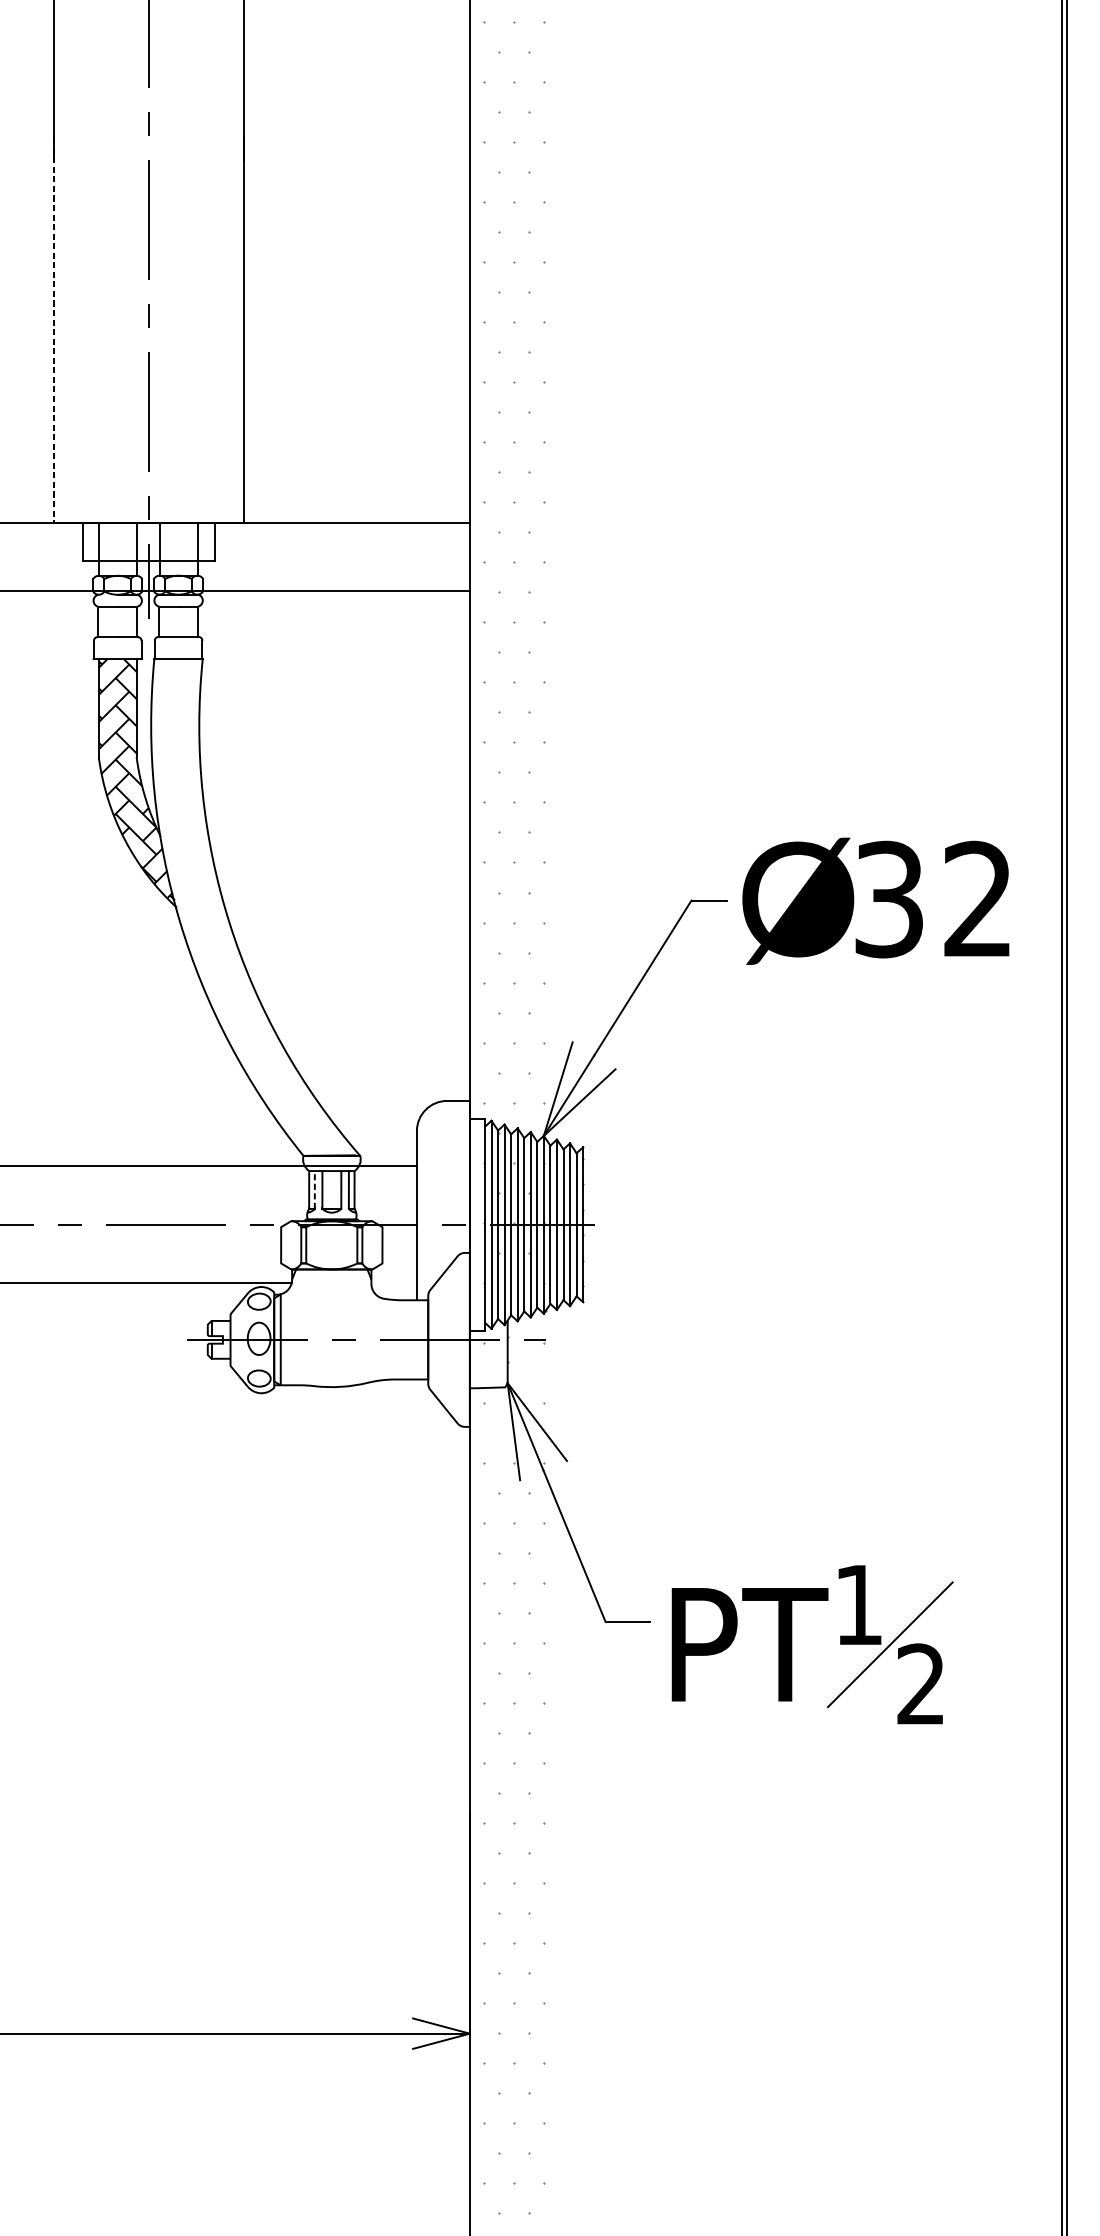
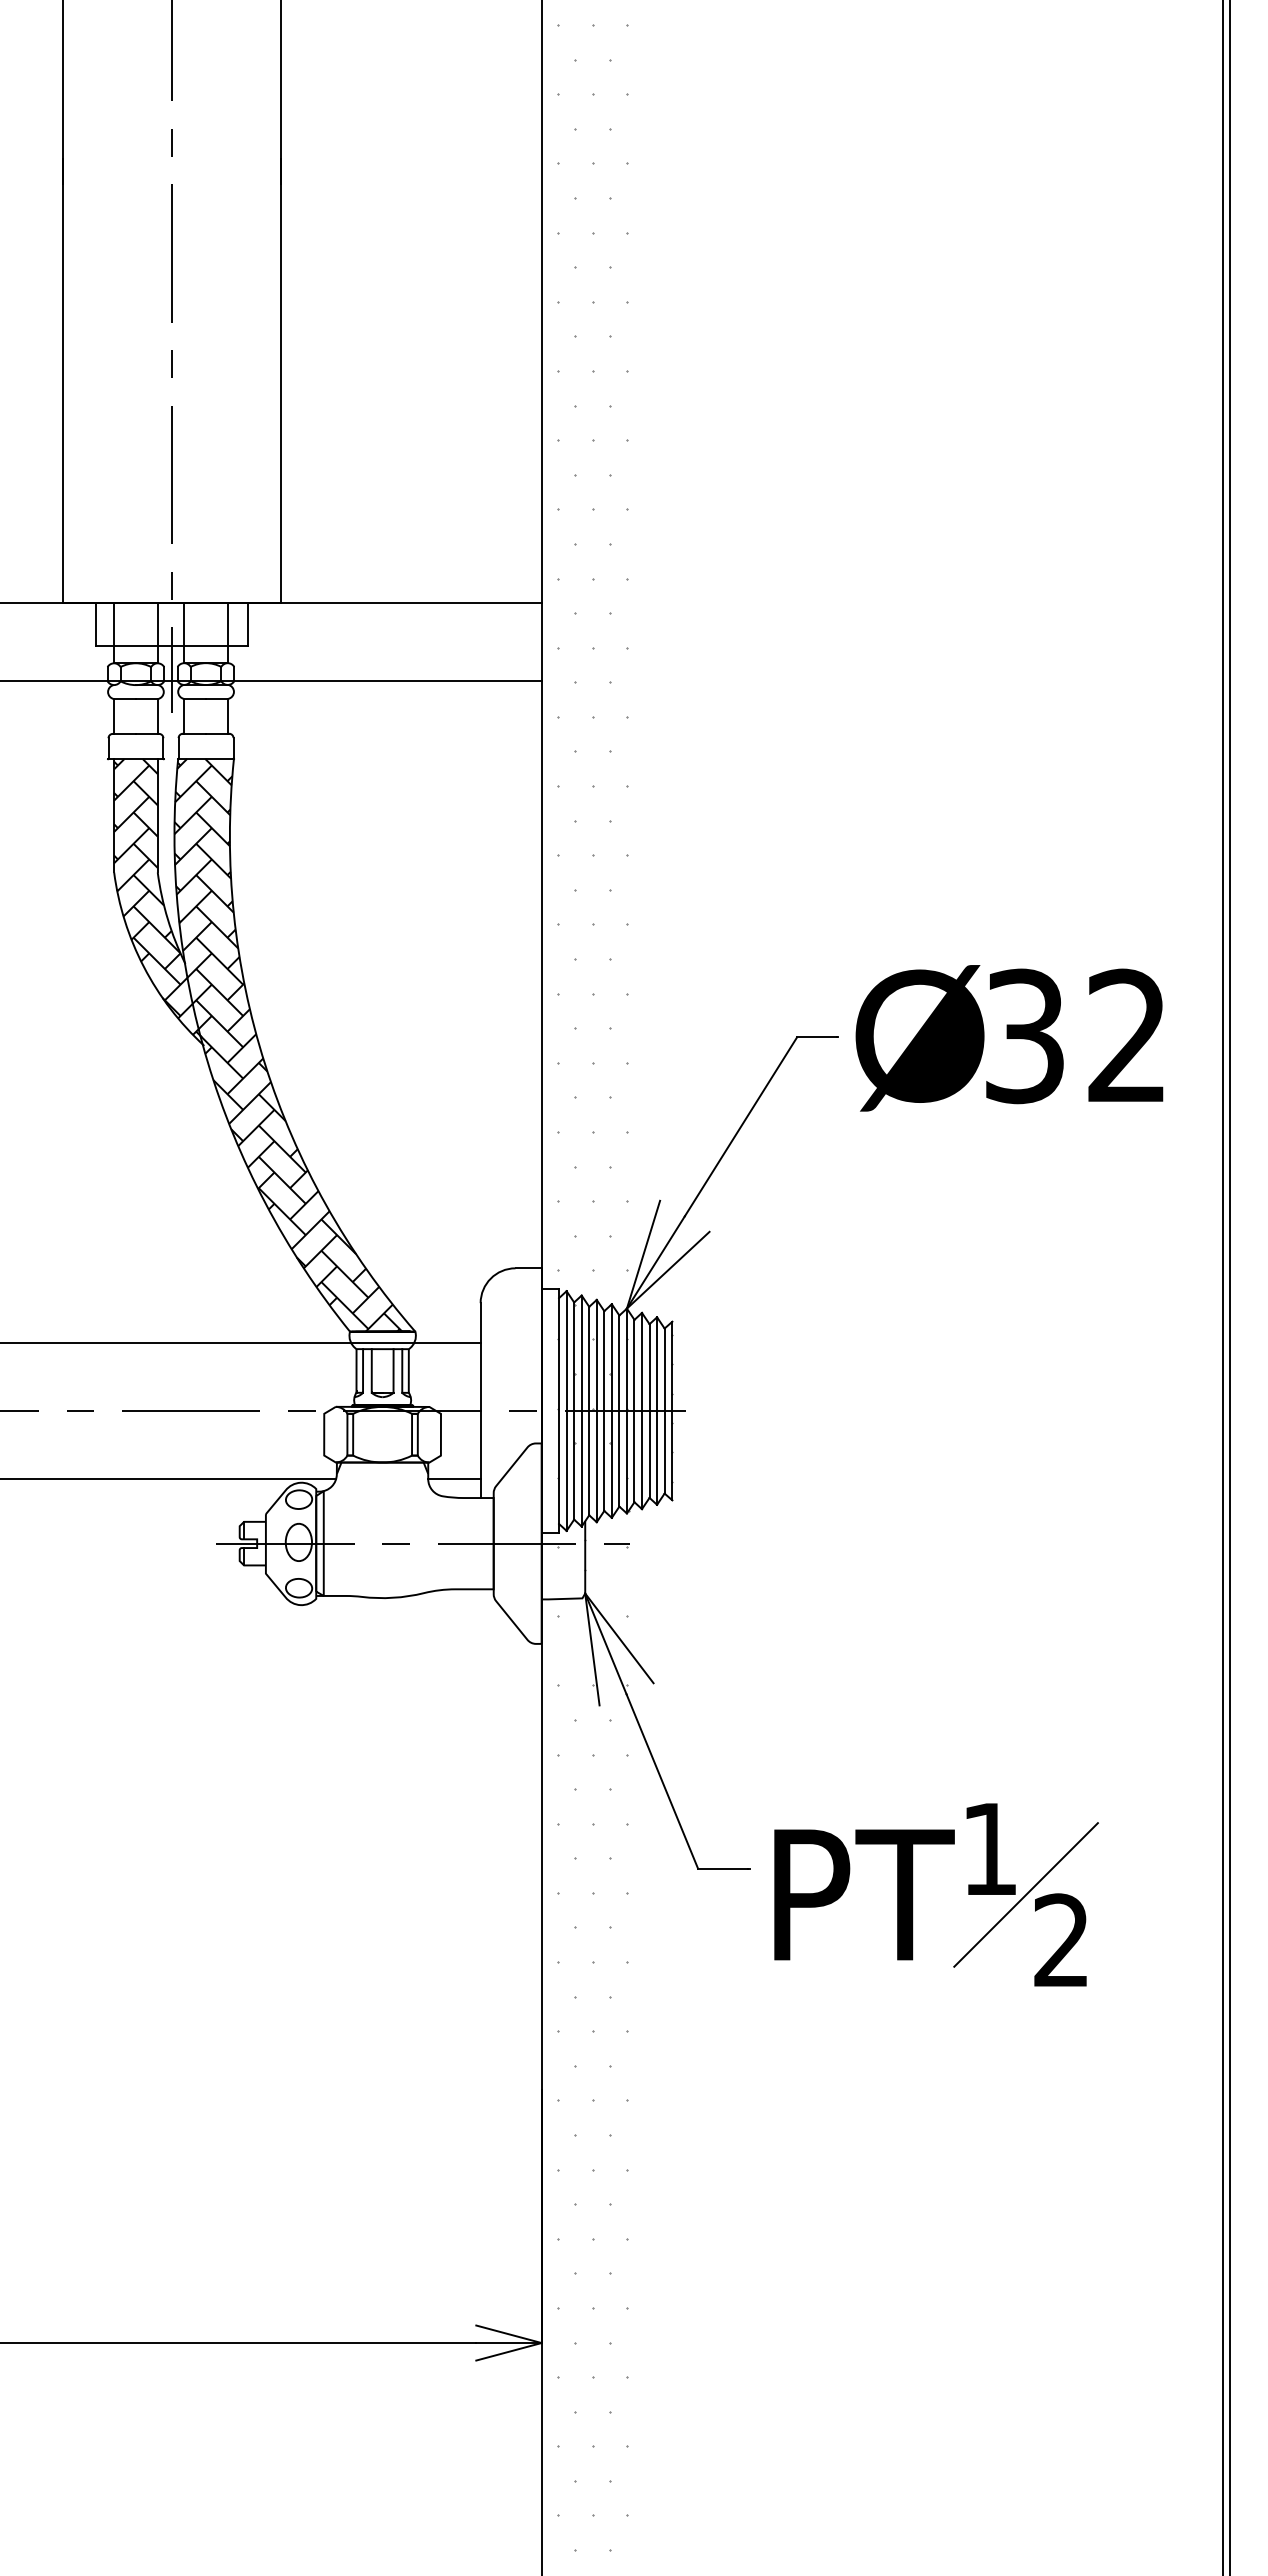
line: (53, 330) -> (62, 380), dashed -> solid
hatch: (250, 907) -> (288, 1045), added
line: (315, 1189) -> (363, 1370), dashed -> solid
line: (394, 1283) -> (454, 1478), added

